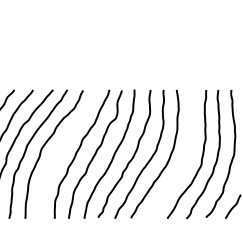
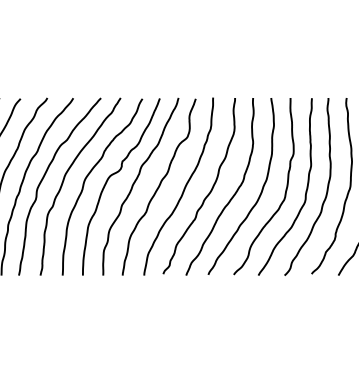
curve: (63, 145) -> (115, 174), added
curve: (186, 159) -> (284, 193), added

